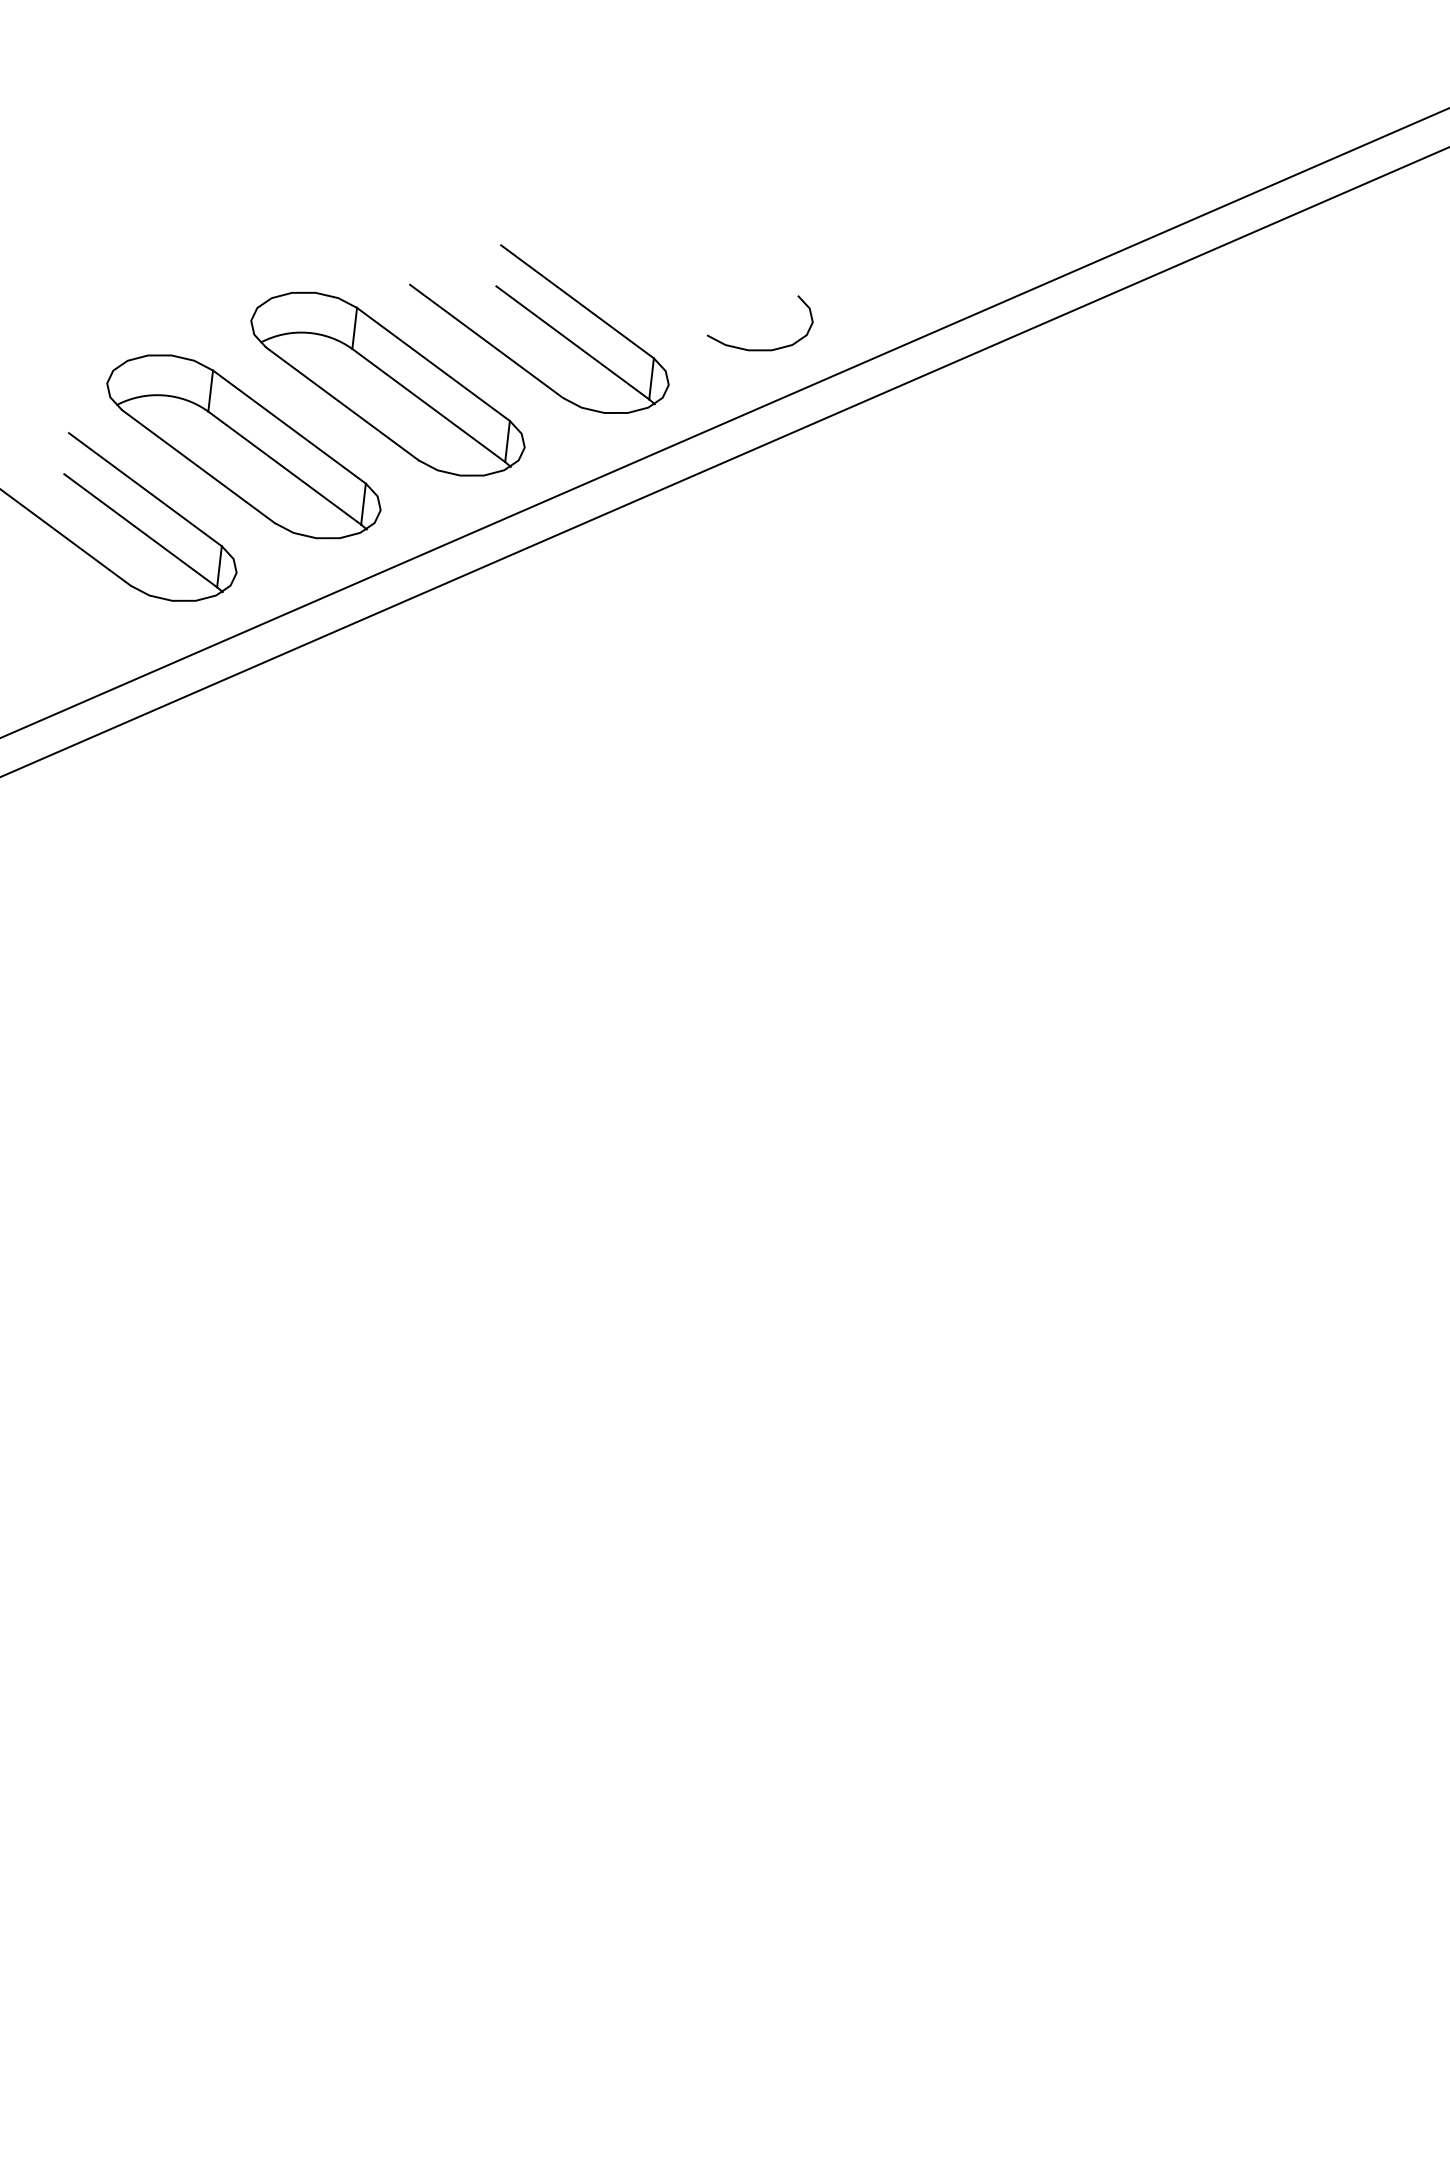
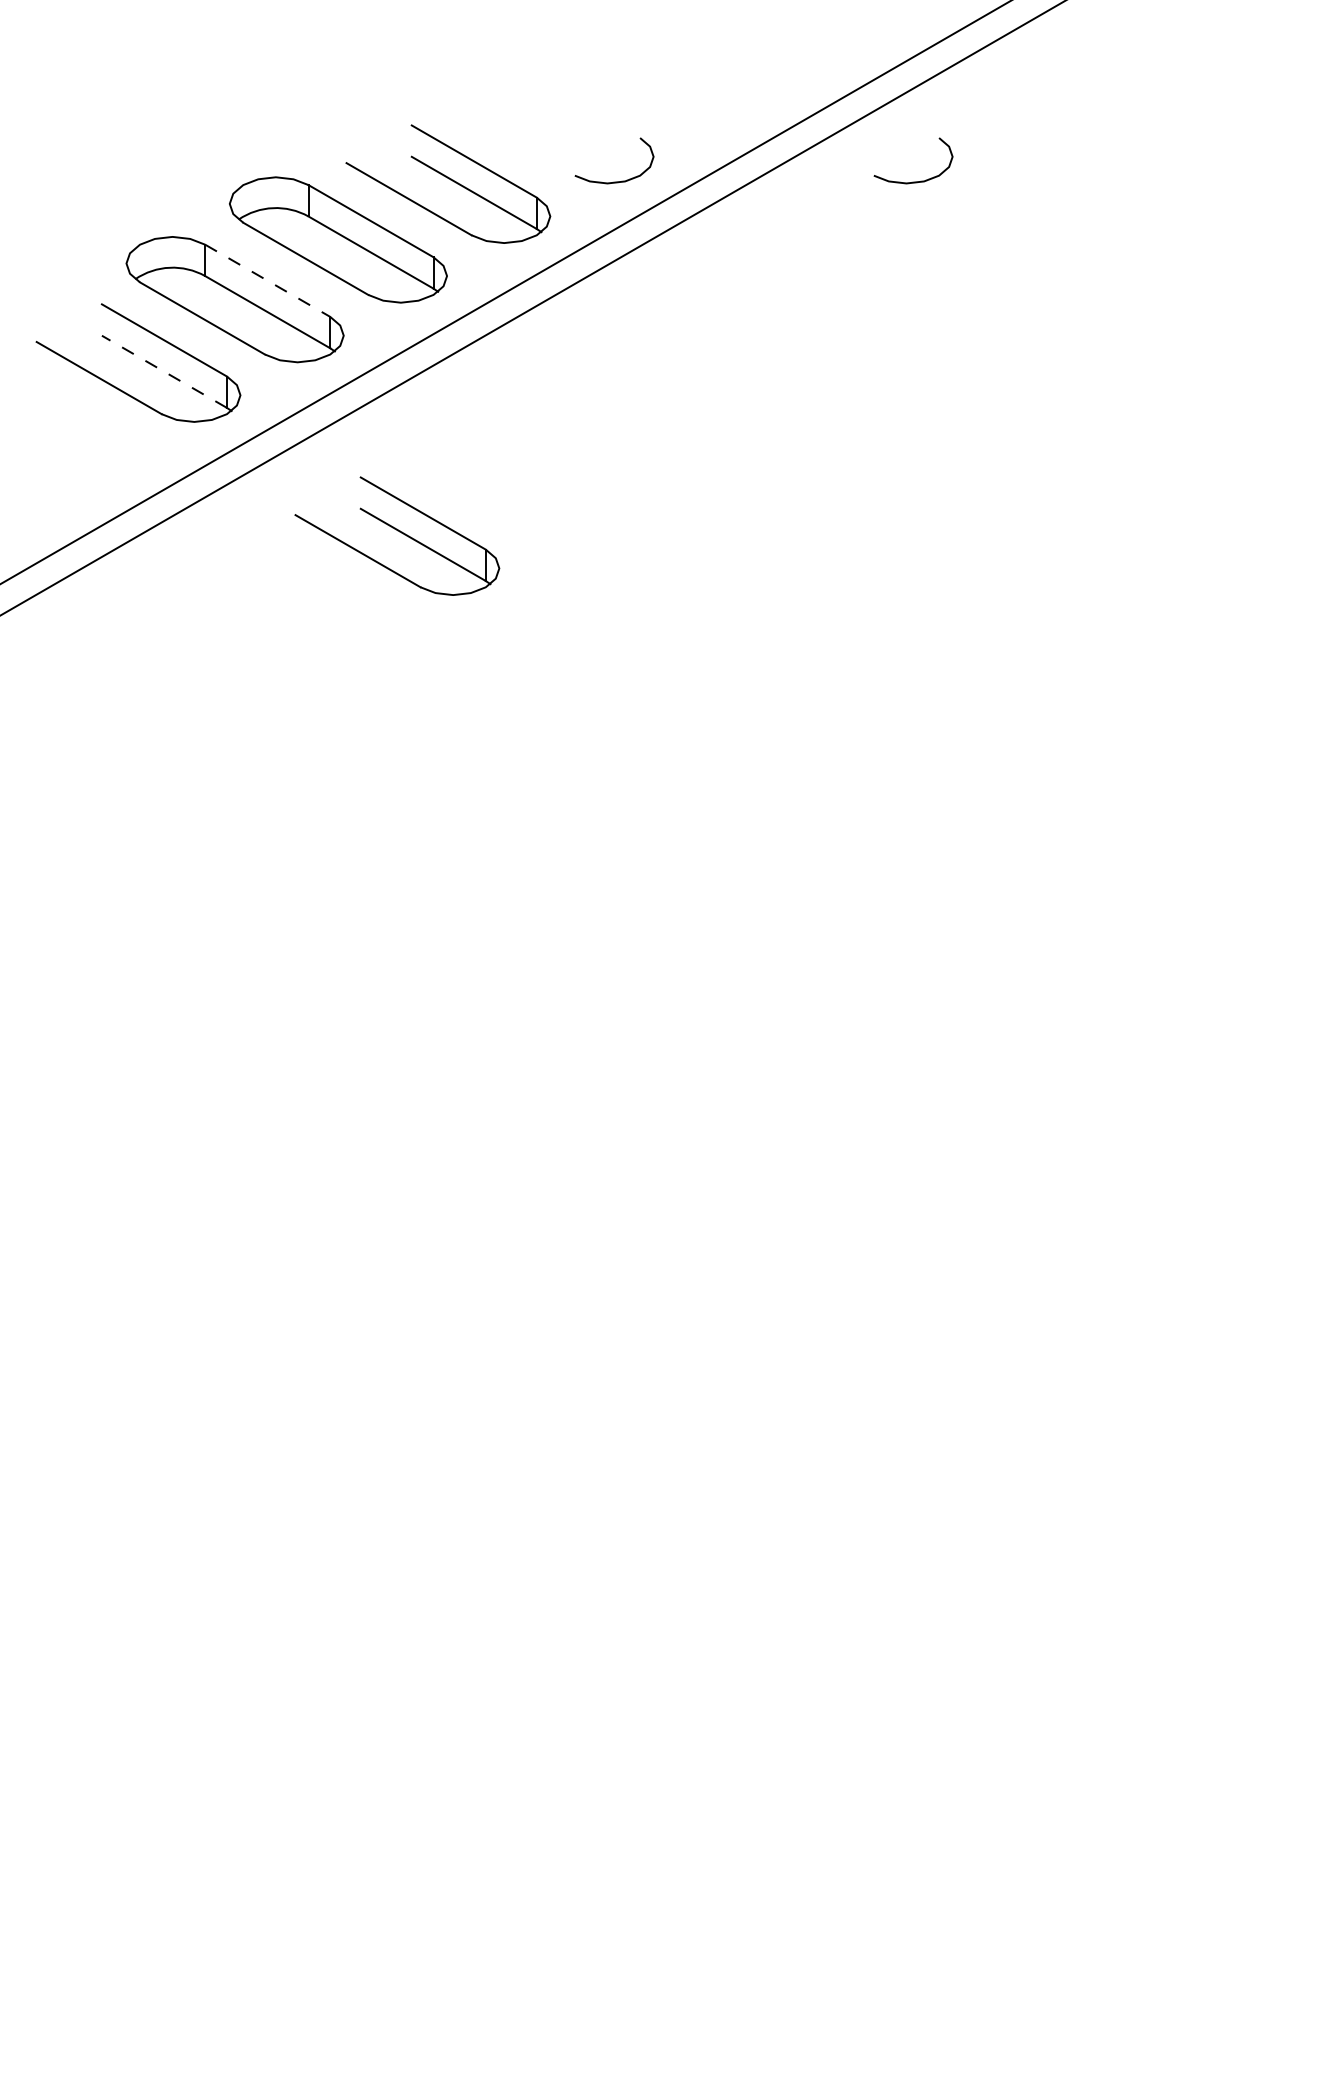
curve: (1149, 393) -> (913, 181), added
line: (290, 428) -> (268, 281), solid -> dashed
line: (140, 530) -> (164, 371), solid -> dashed
part: (421, 779) -> (397, 535), added

